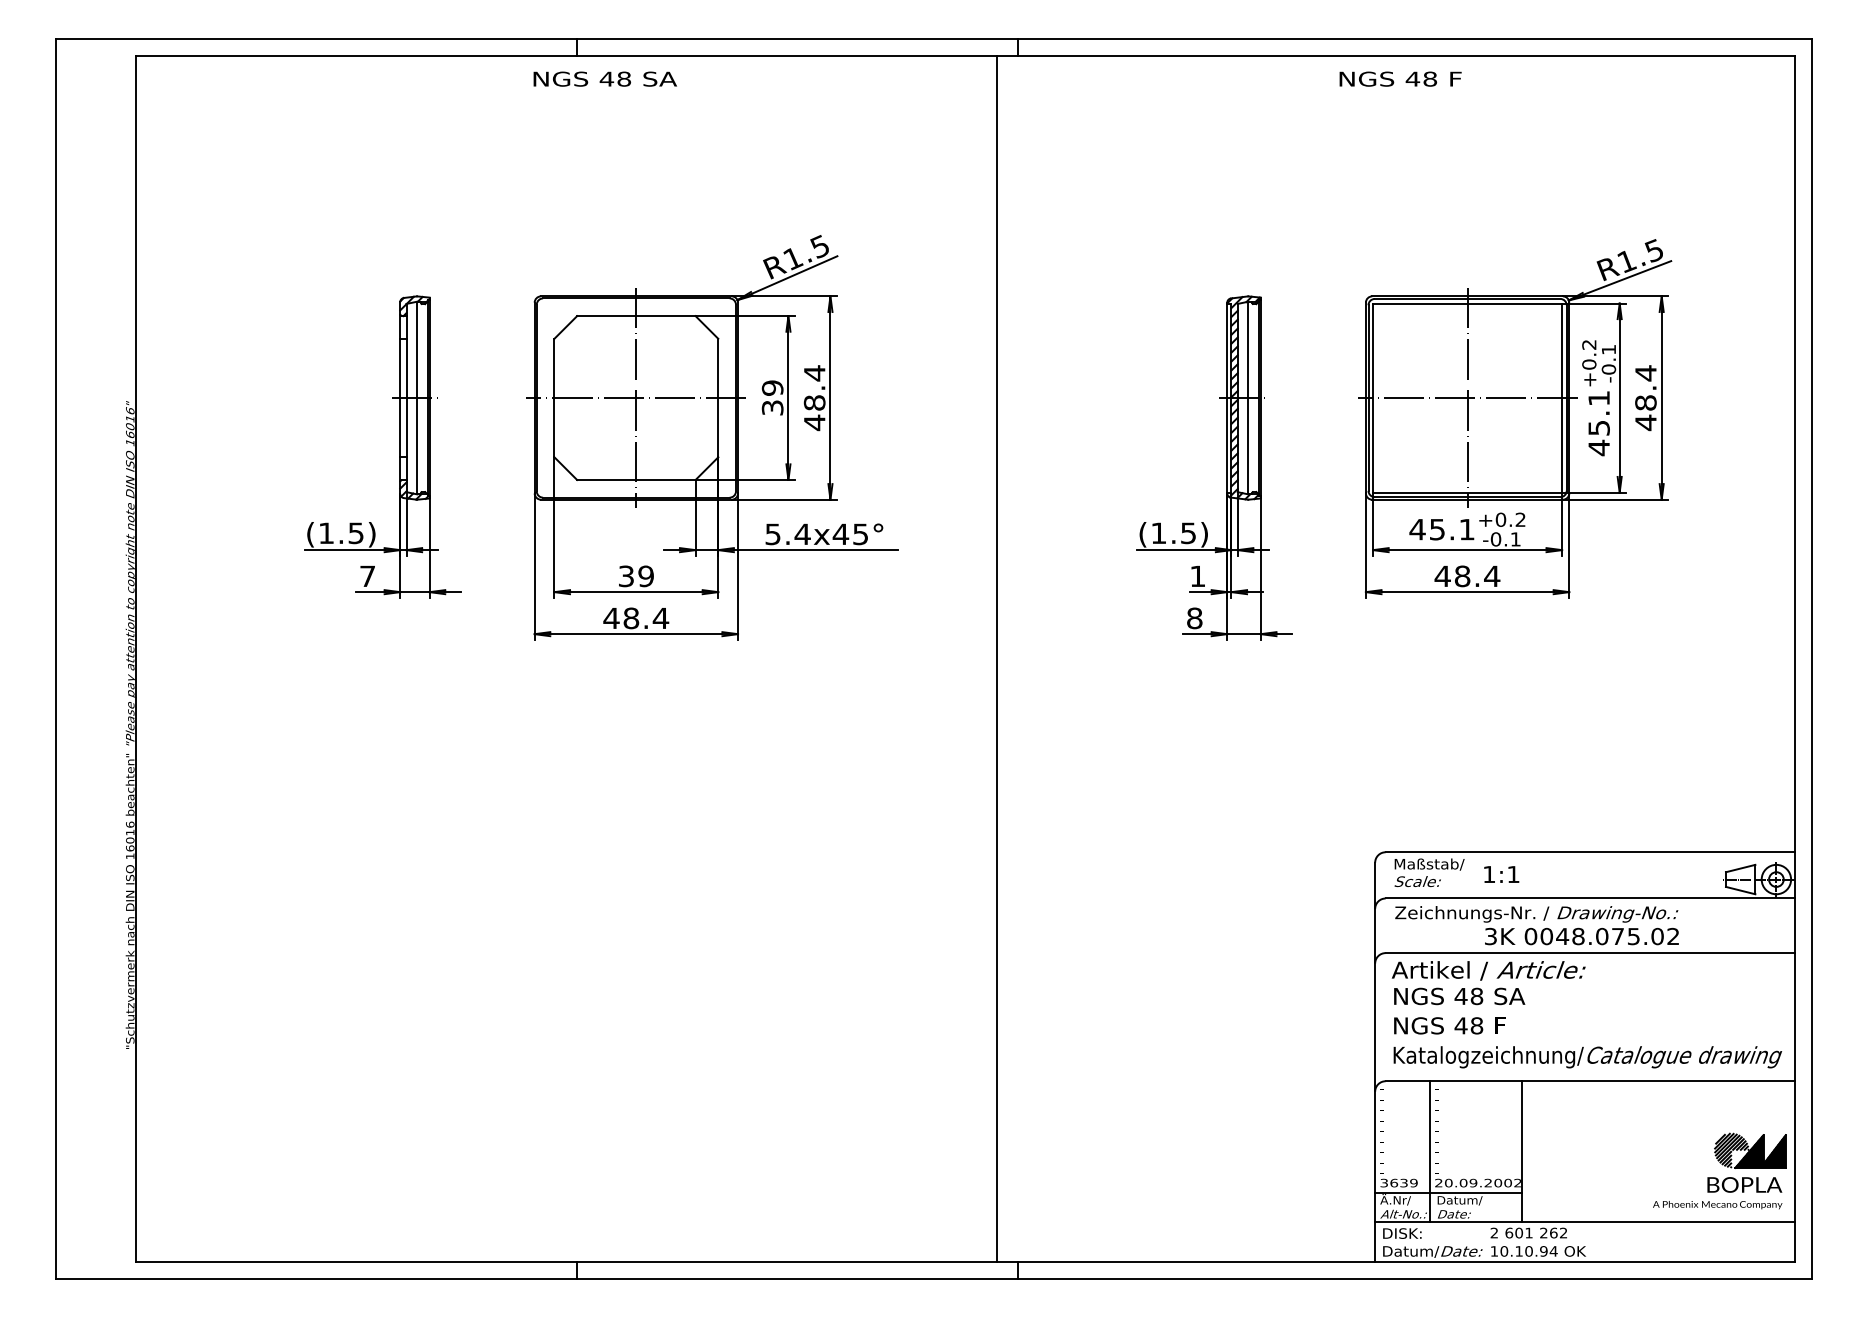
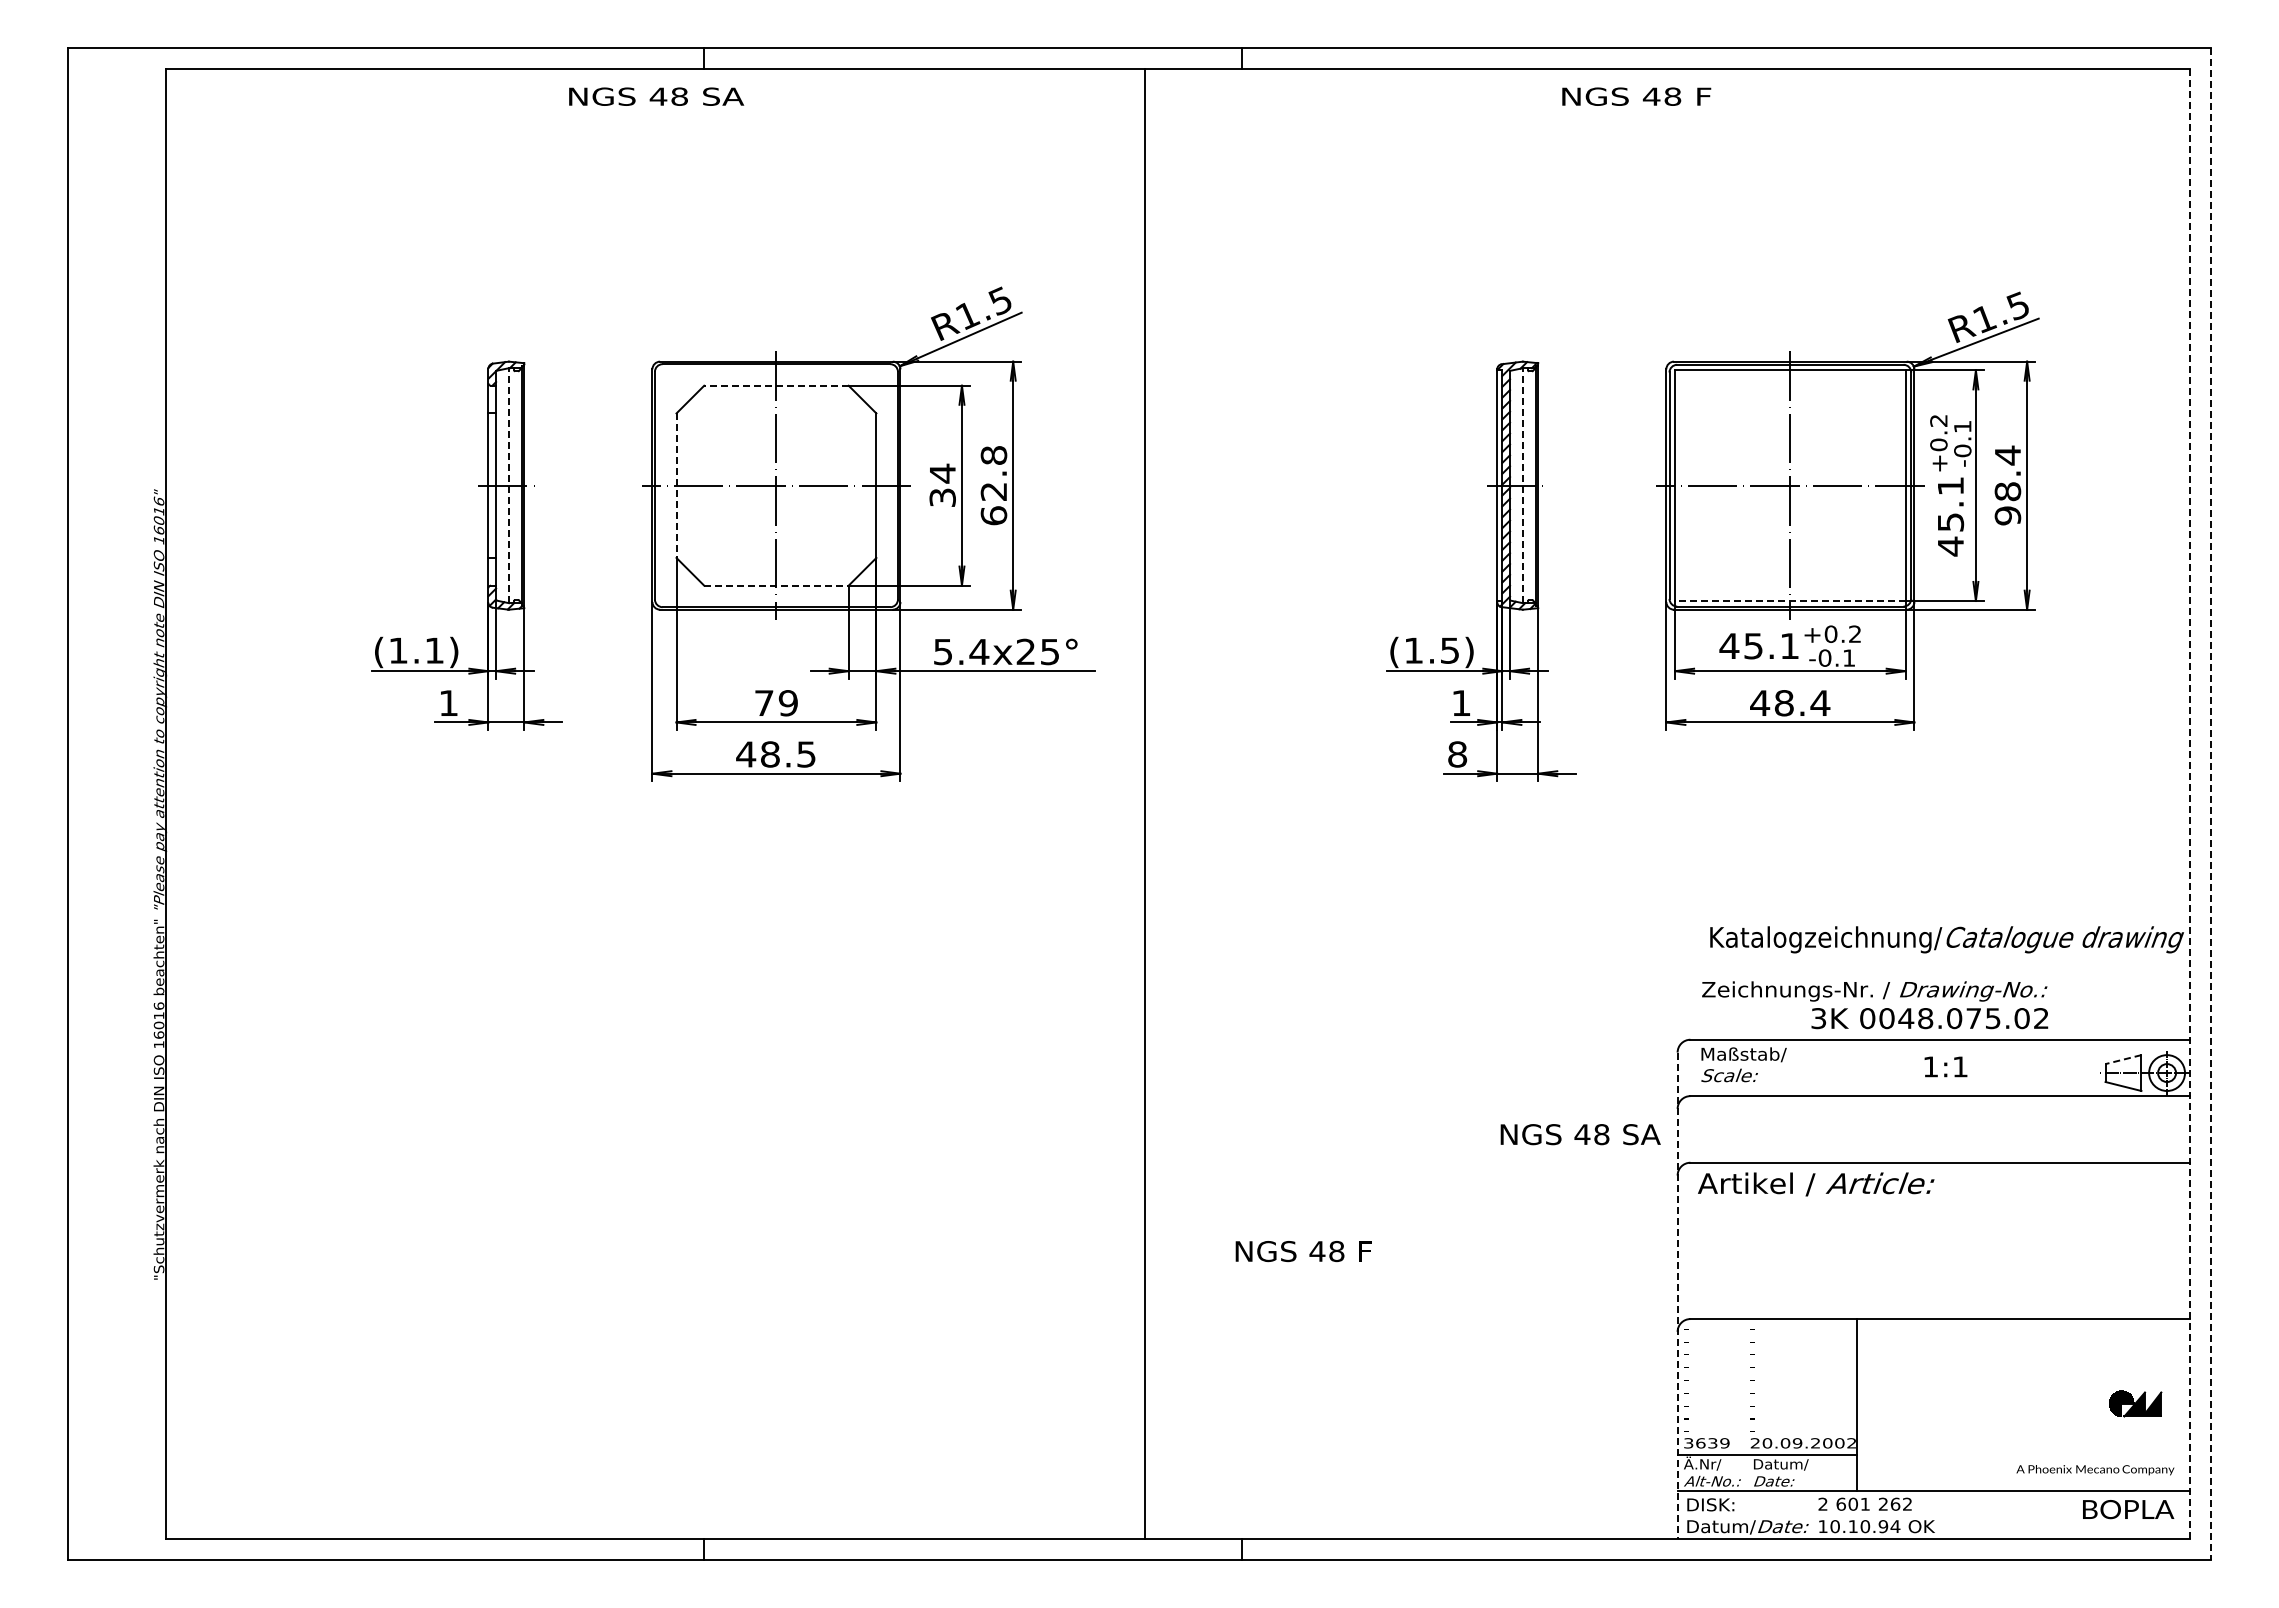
text: (605, 78) -> (656, 96), moved
text: (1400, 78) -> (1636, 96), moved
line: (635, 315) -> (775, 385), solid -> dashed
text: (772, 388) -> (942, 473), 39 -> 34
line: (416, 397) -> (508, 485), solid -> dashed
text: (814, 397) -> (993, 485), 48.4 -> 62.8
line: (1247, 397) -> (1522, 485), solid -> dashed
line: (554, 398) -> (676, 486), solid -> dashed
text: (1645, 422) -> (2007, 515), 48.4 -> 98.4
line: (636, 479) -> (776, 585), solid -> dashed
line: (1466, 492) -> (1789, 601), solid -> dashed
text: (356, 533) -> (434, 650), (1.5) -> (1.1)
text: (840, 533) -> (1025, 651), 5.4x45° -> 5.4x25°
text: (367, 575) -> (448, 702), 7 -> 1
text: (626, 576) -> (764, 703), 39 -> 79
text: (661, 618) -> (806, 754), 48.4 -> 48.5
line: (997, 658) -> (1145, 803), moved
line: (1795, 659) -> (2190, 804), solid -> dashed
line: (1812, 659) -> (2210, 804), solid -> dashed
line: (1740, 868) -> (2123, 1059), solid -> dashed
text: (1501, 874) -> (1945, 1066), moved
text: (1537, 925) -> (1875, 1005), moved
text: (1459, 996) -> (1580, 1134), moved
text: (1449, 1025) -> (1303, 1251), moved
text: (1587, 1057) -> (1946, 939), moved
line: (1375, 1062) -> (1677, 1296), solid -> dashed
part: (1750, 1150) -> (2135, 1403), size x0.6
line: (1429, 1151) -> (1744, 1404), removed
text: (1744, 1184) -> (2128, 1509), moved

